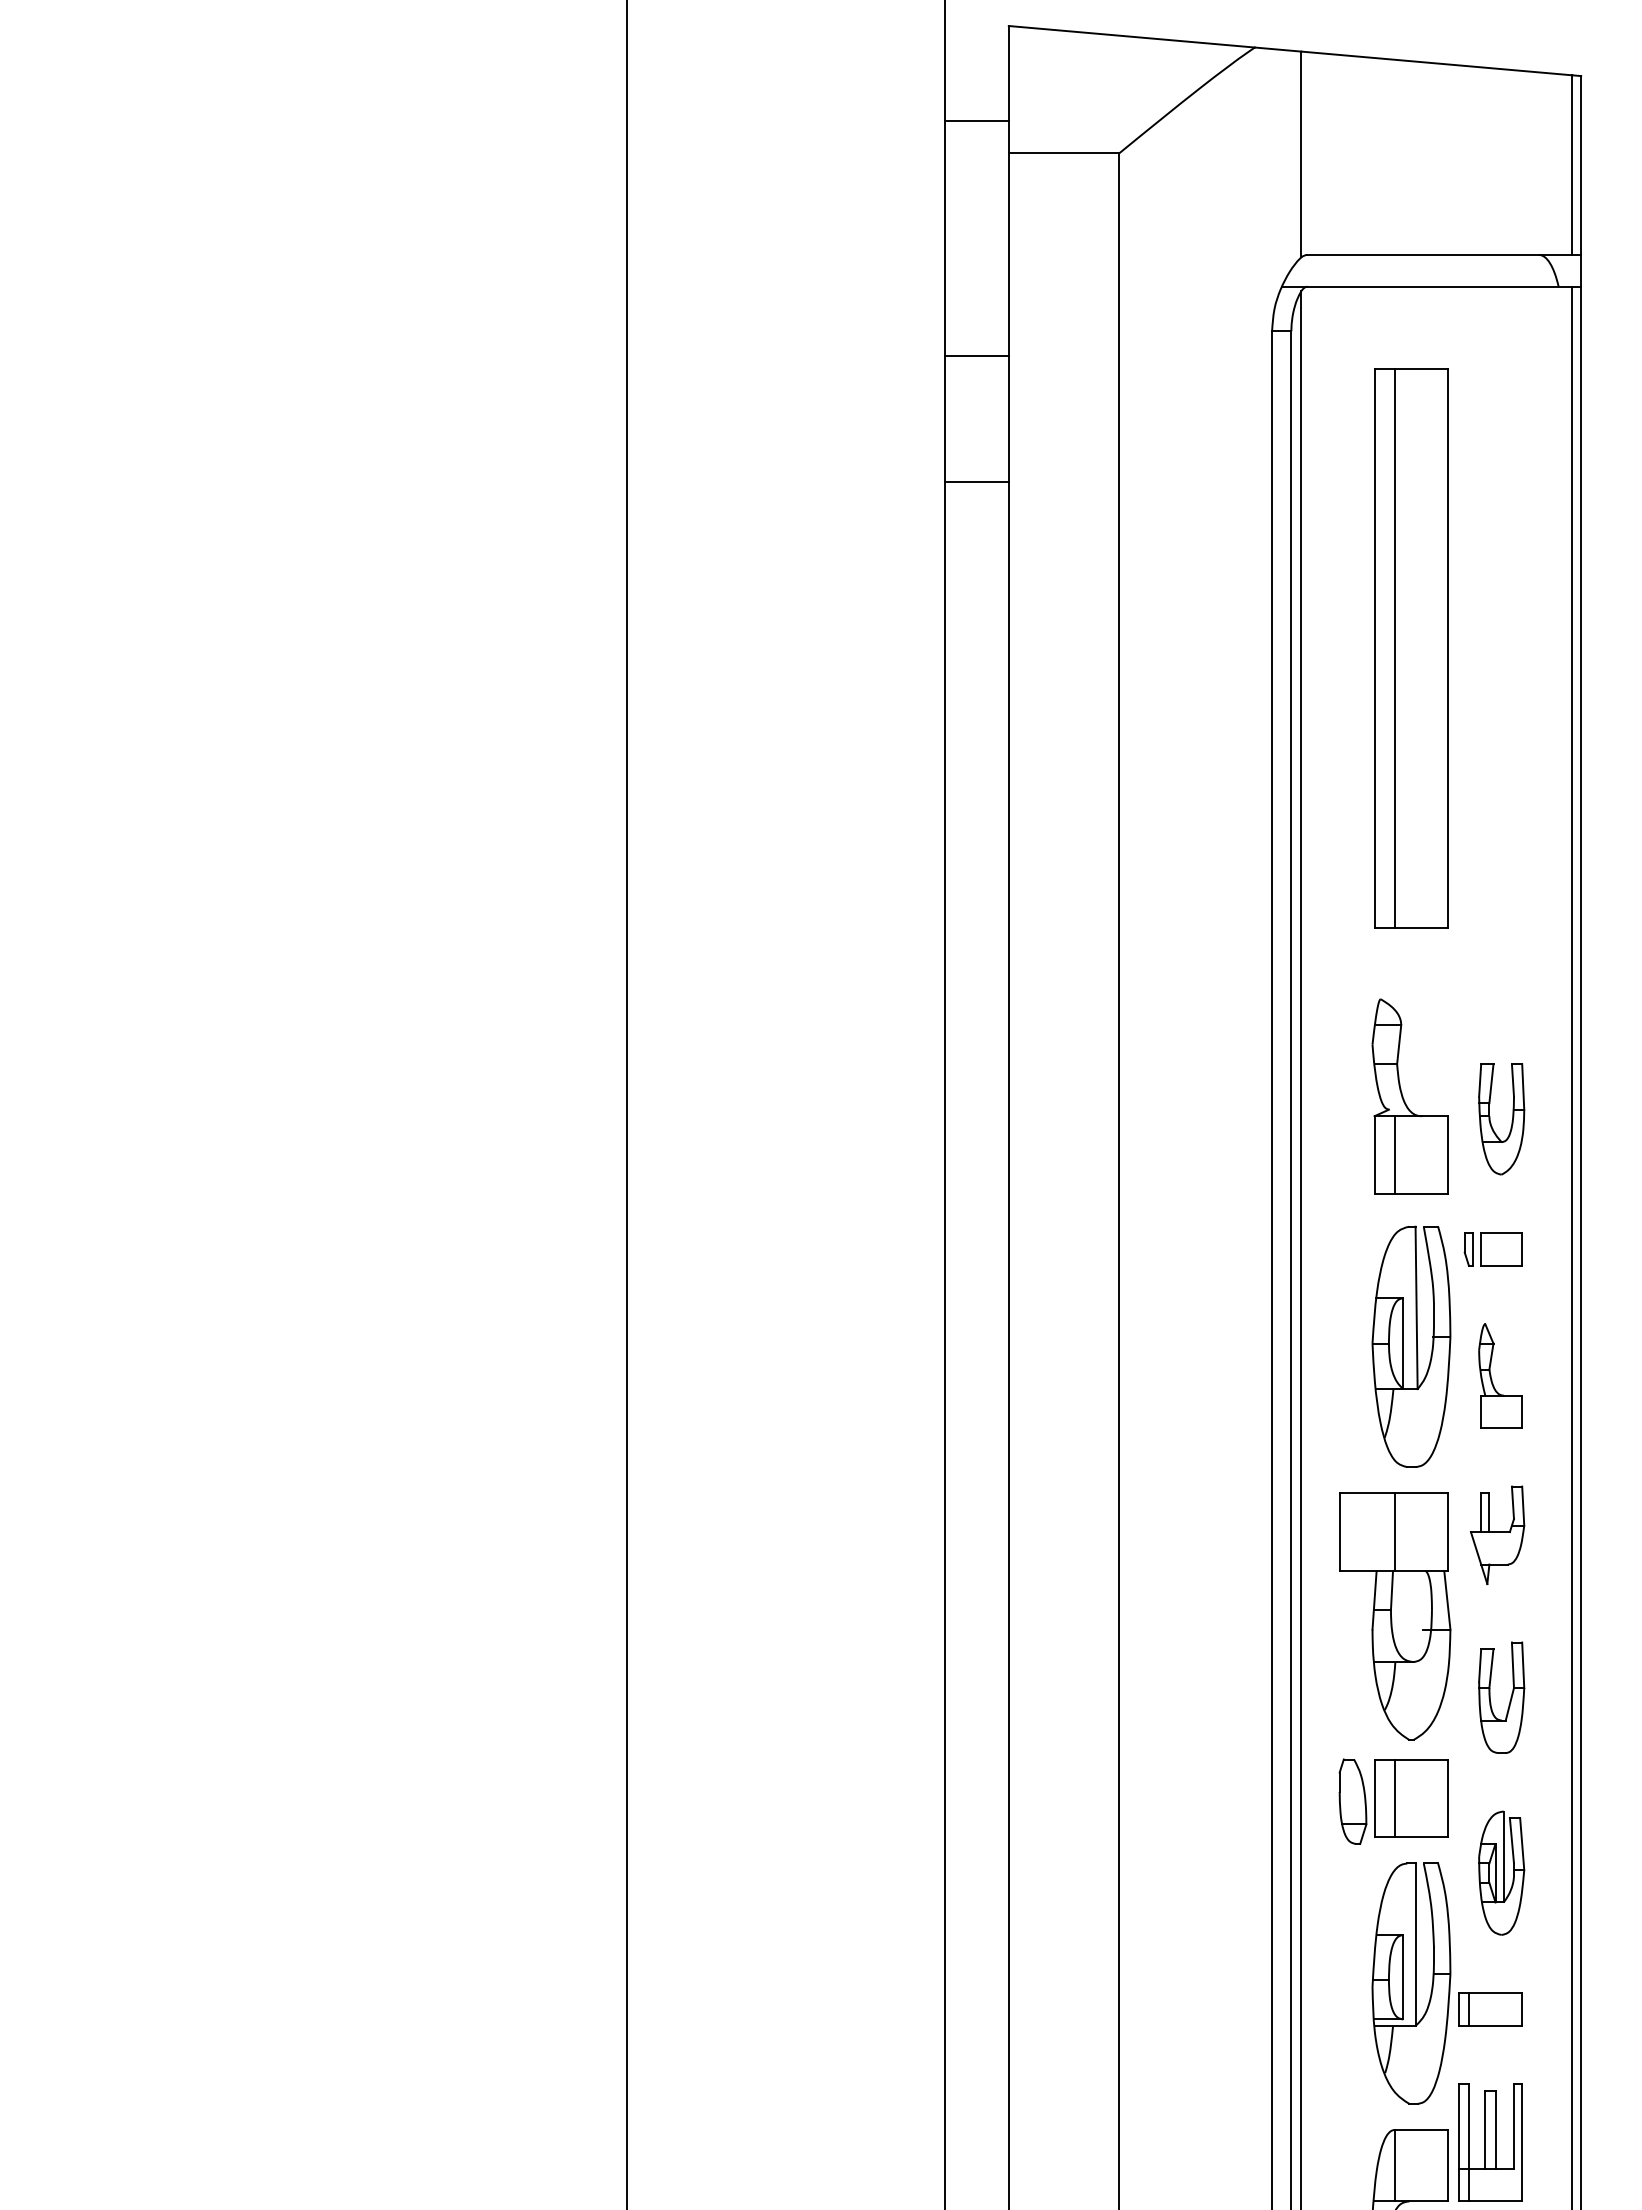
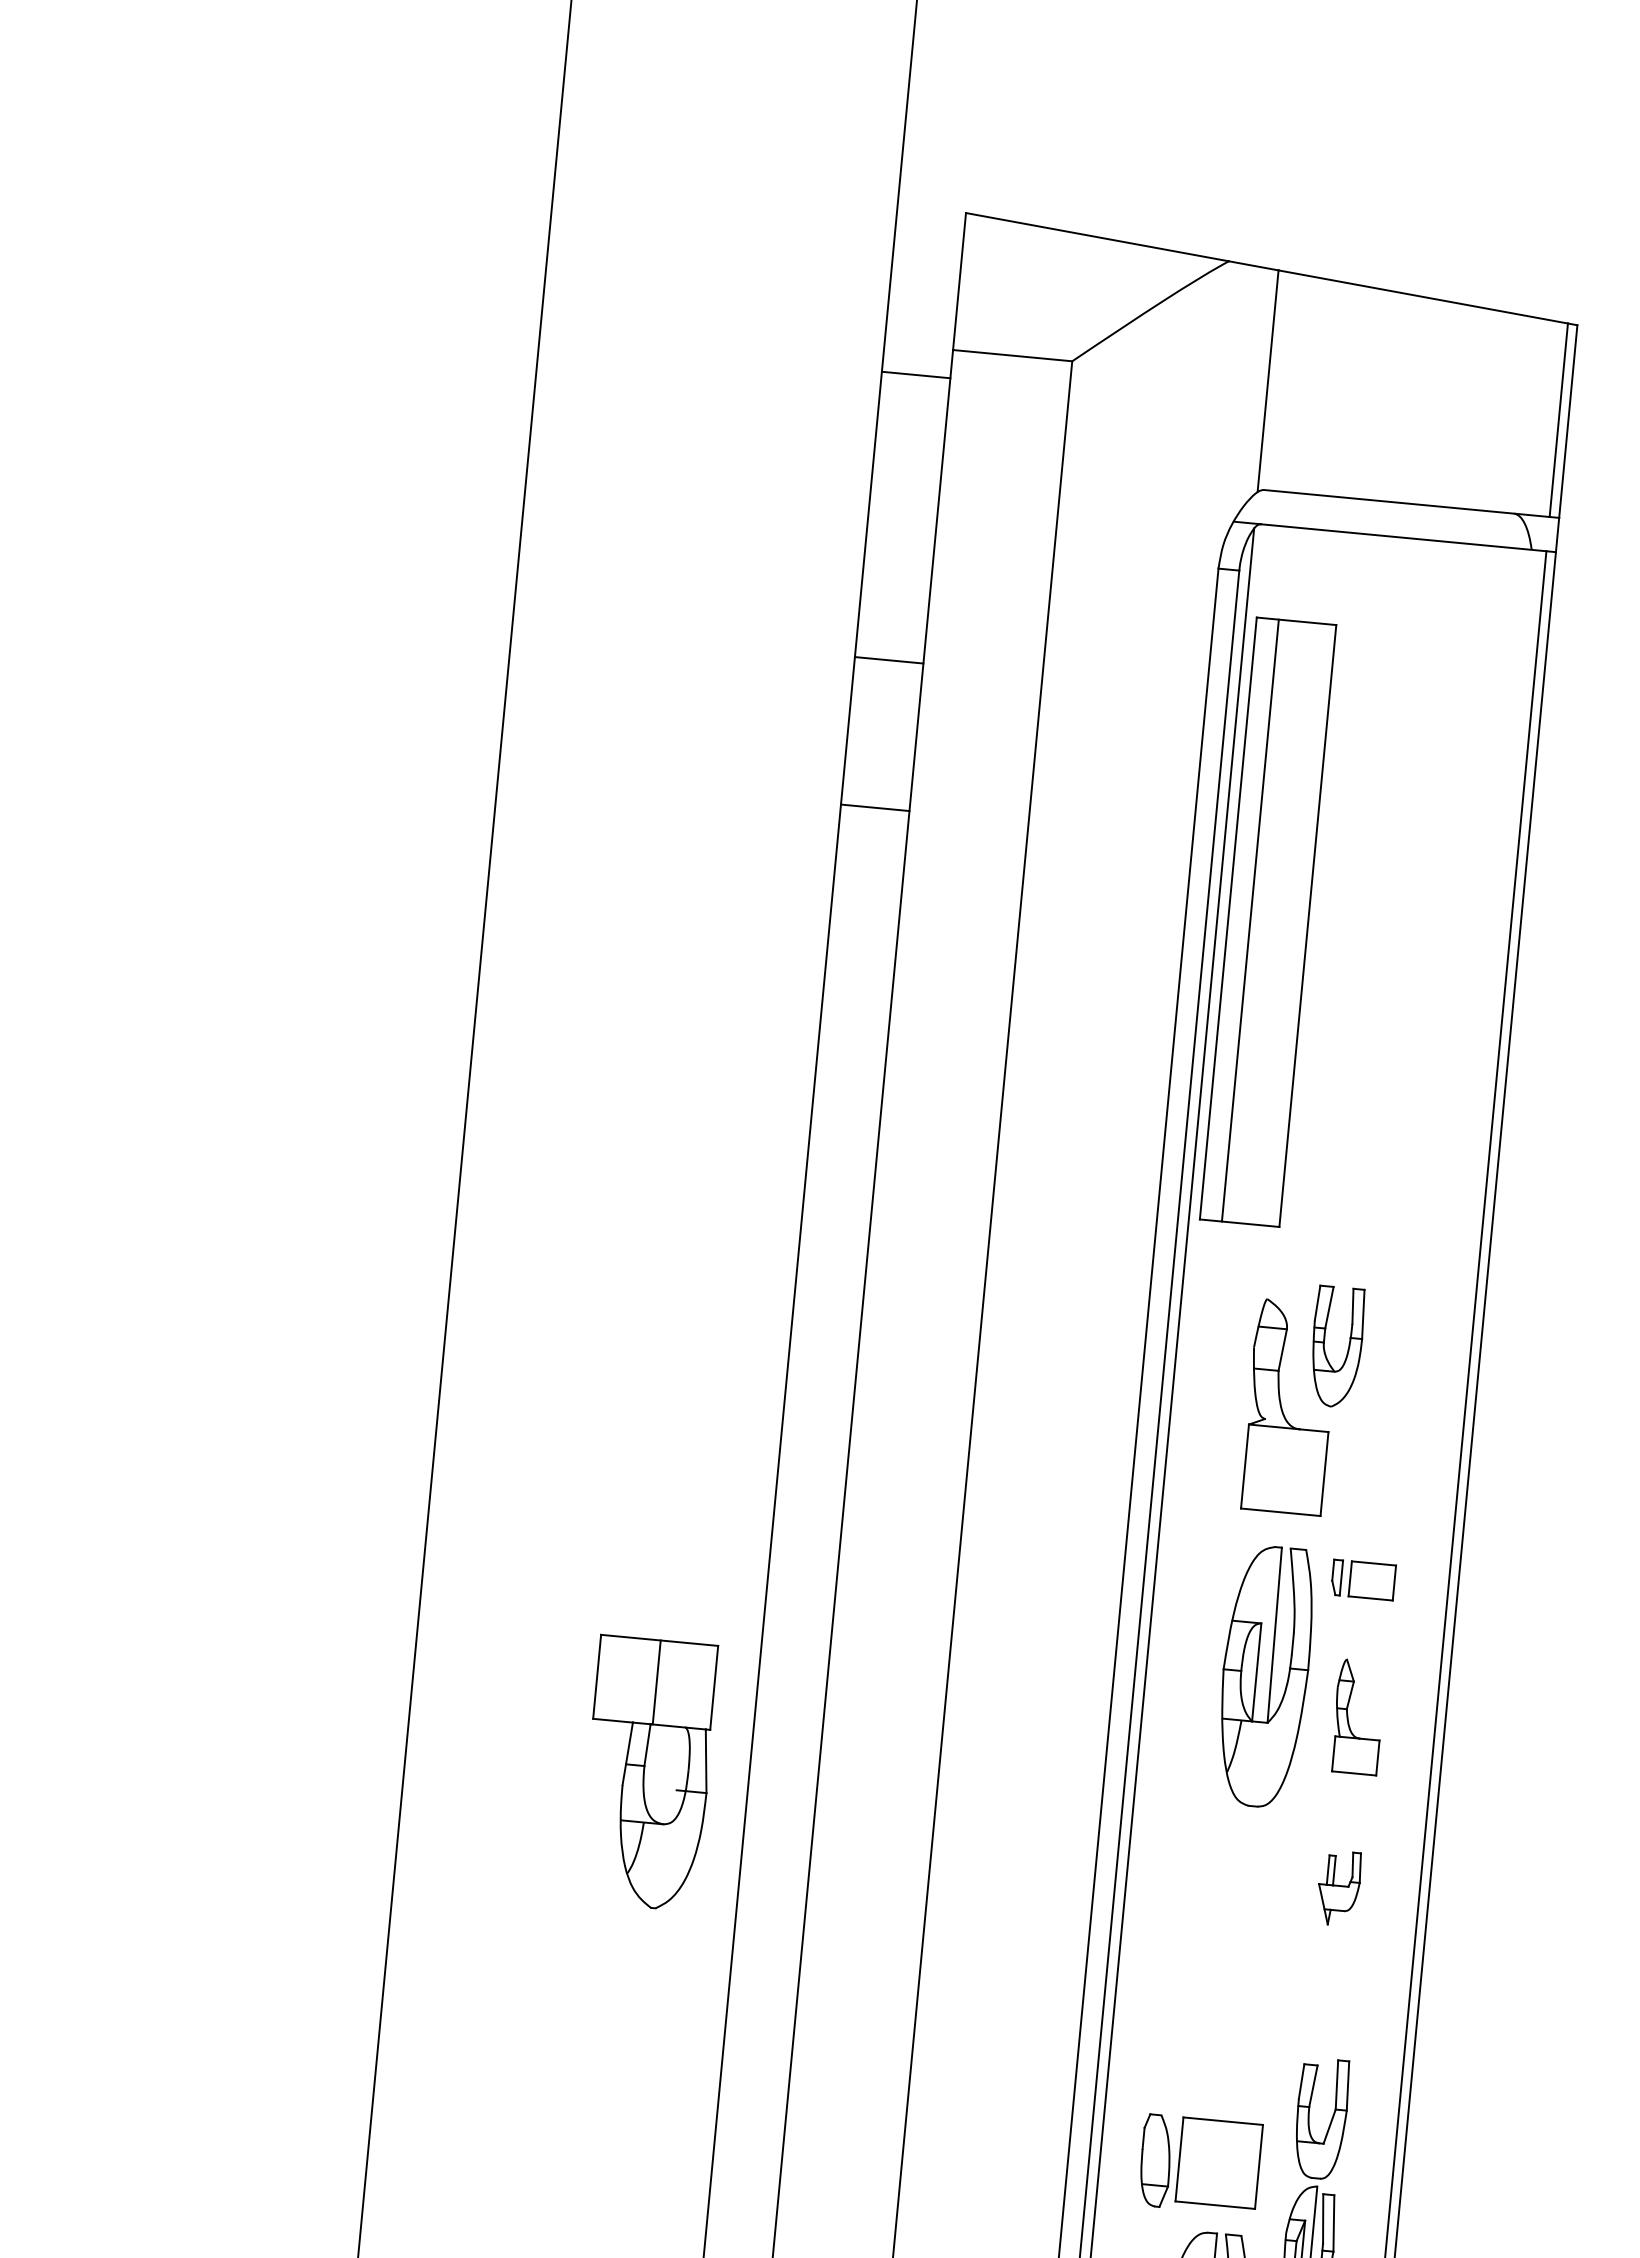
line: (976, 121) -> (915, 375), moved
line: (976, 356) -> (888, 660), moved
line: (976, 482) -> (874, 808), moved
part: (1411, 648) -> (1268, 922), moved
part: (1511, 1121) -> (1347, 1350), moved
line: (1395, 1155) -> (1267, 1468), removed
part: (1497, 1534) -> (1338, 1887), size x0.7
part: (1395, 1616) -> (648, 1773), moved
part: (1509, 1700) -> (1329, 2122), moved
line: (1395, 1798) -> (1202, 2161), removed

